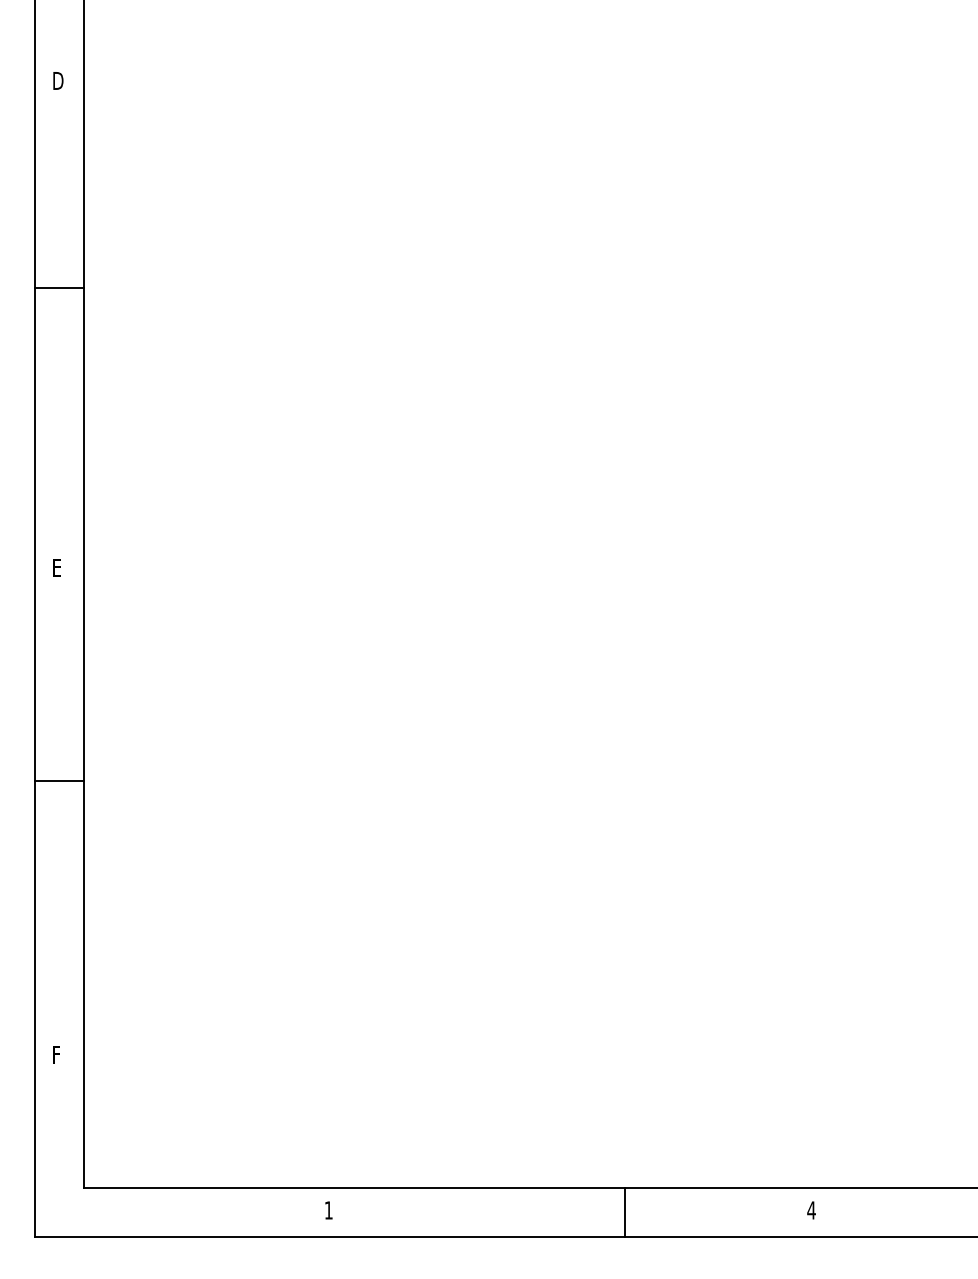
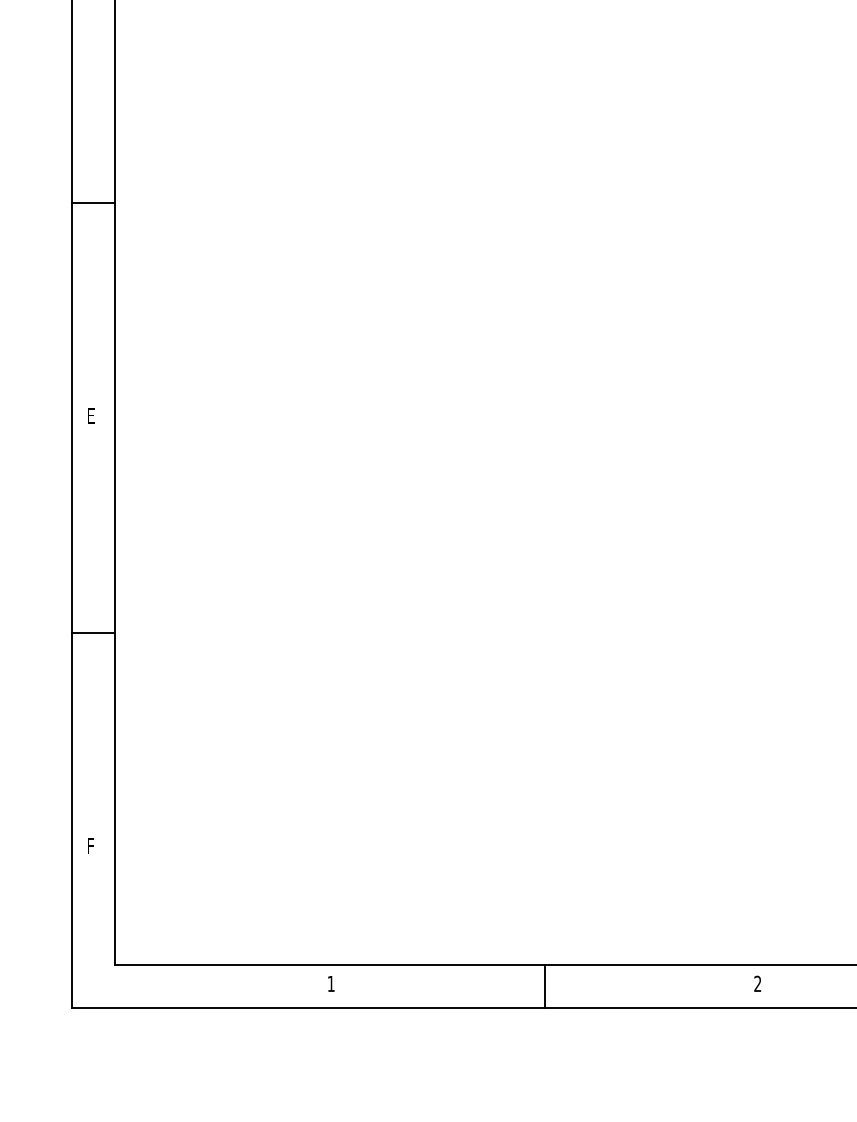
line: (59, 287) -> (93, 202), moved
line: (59, 780) -> (93, 633), moved
text: (811, 1210) -> (757, 983), 4 -> 2
line: (625, 1212) -> (545, 985), moved

